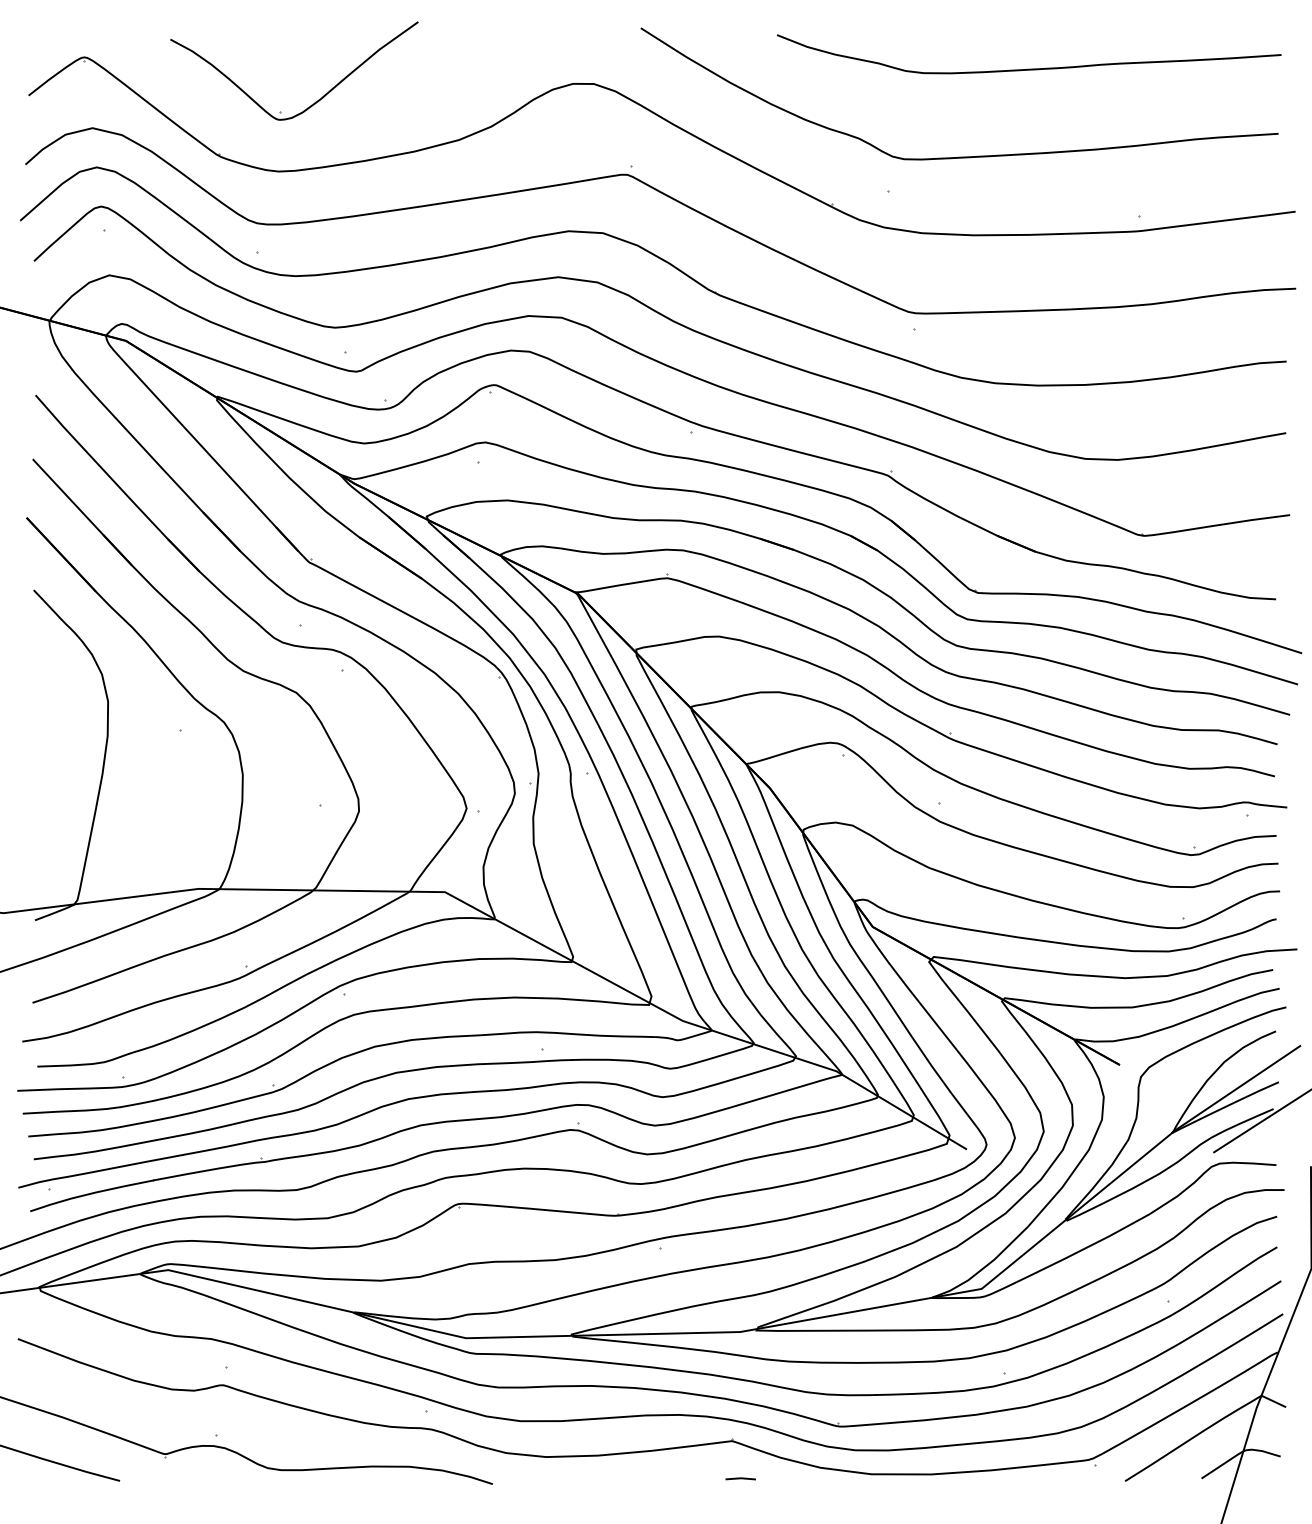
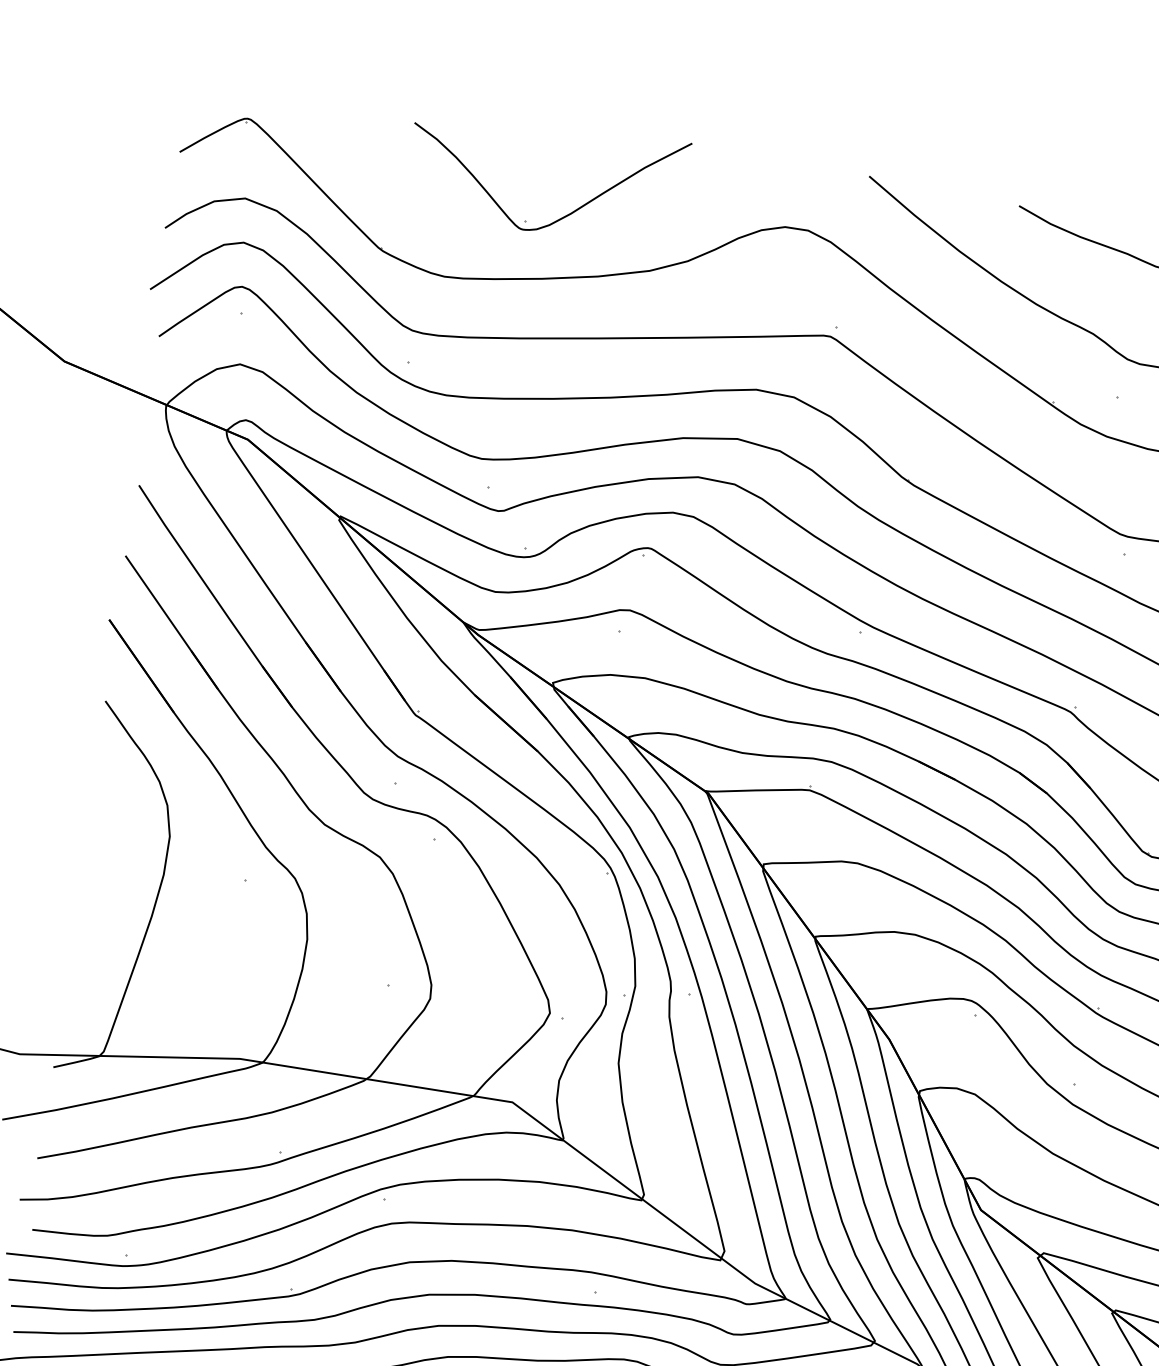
part: (315, 101) -> (565, 214), moved

